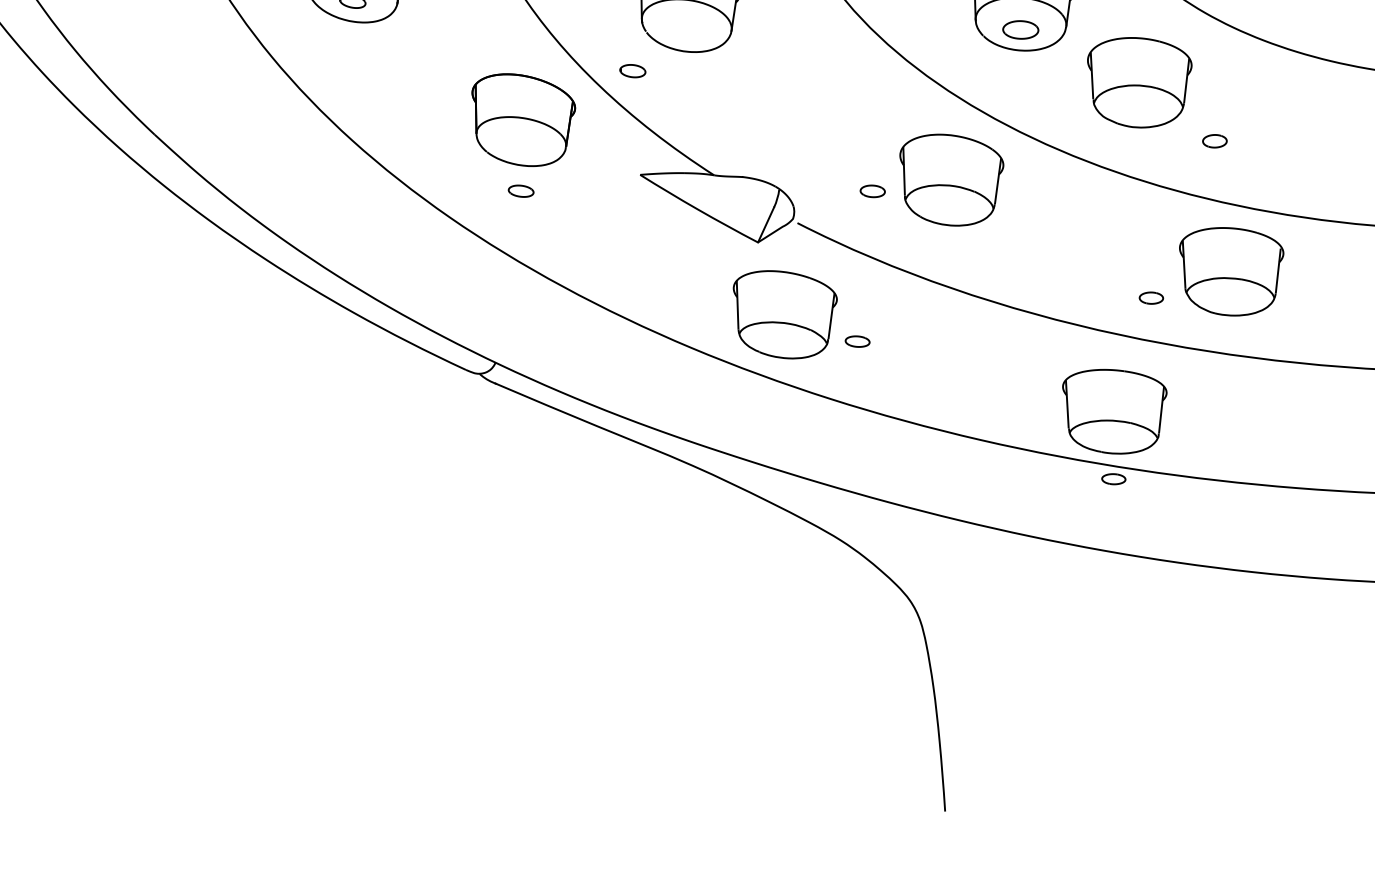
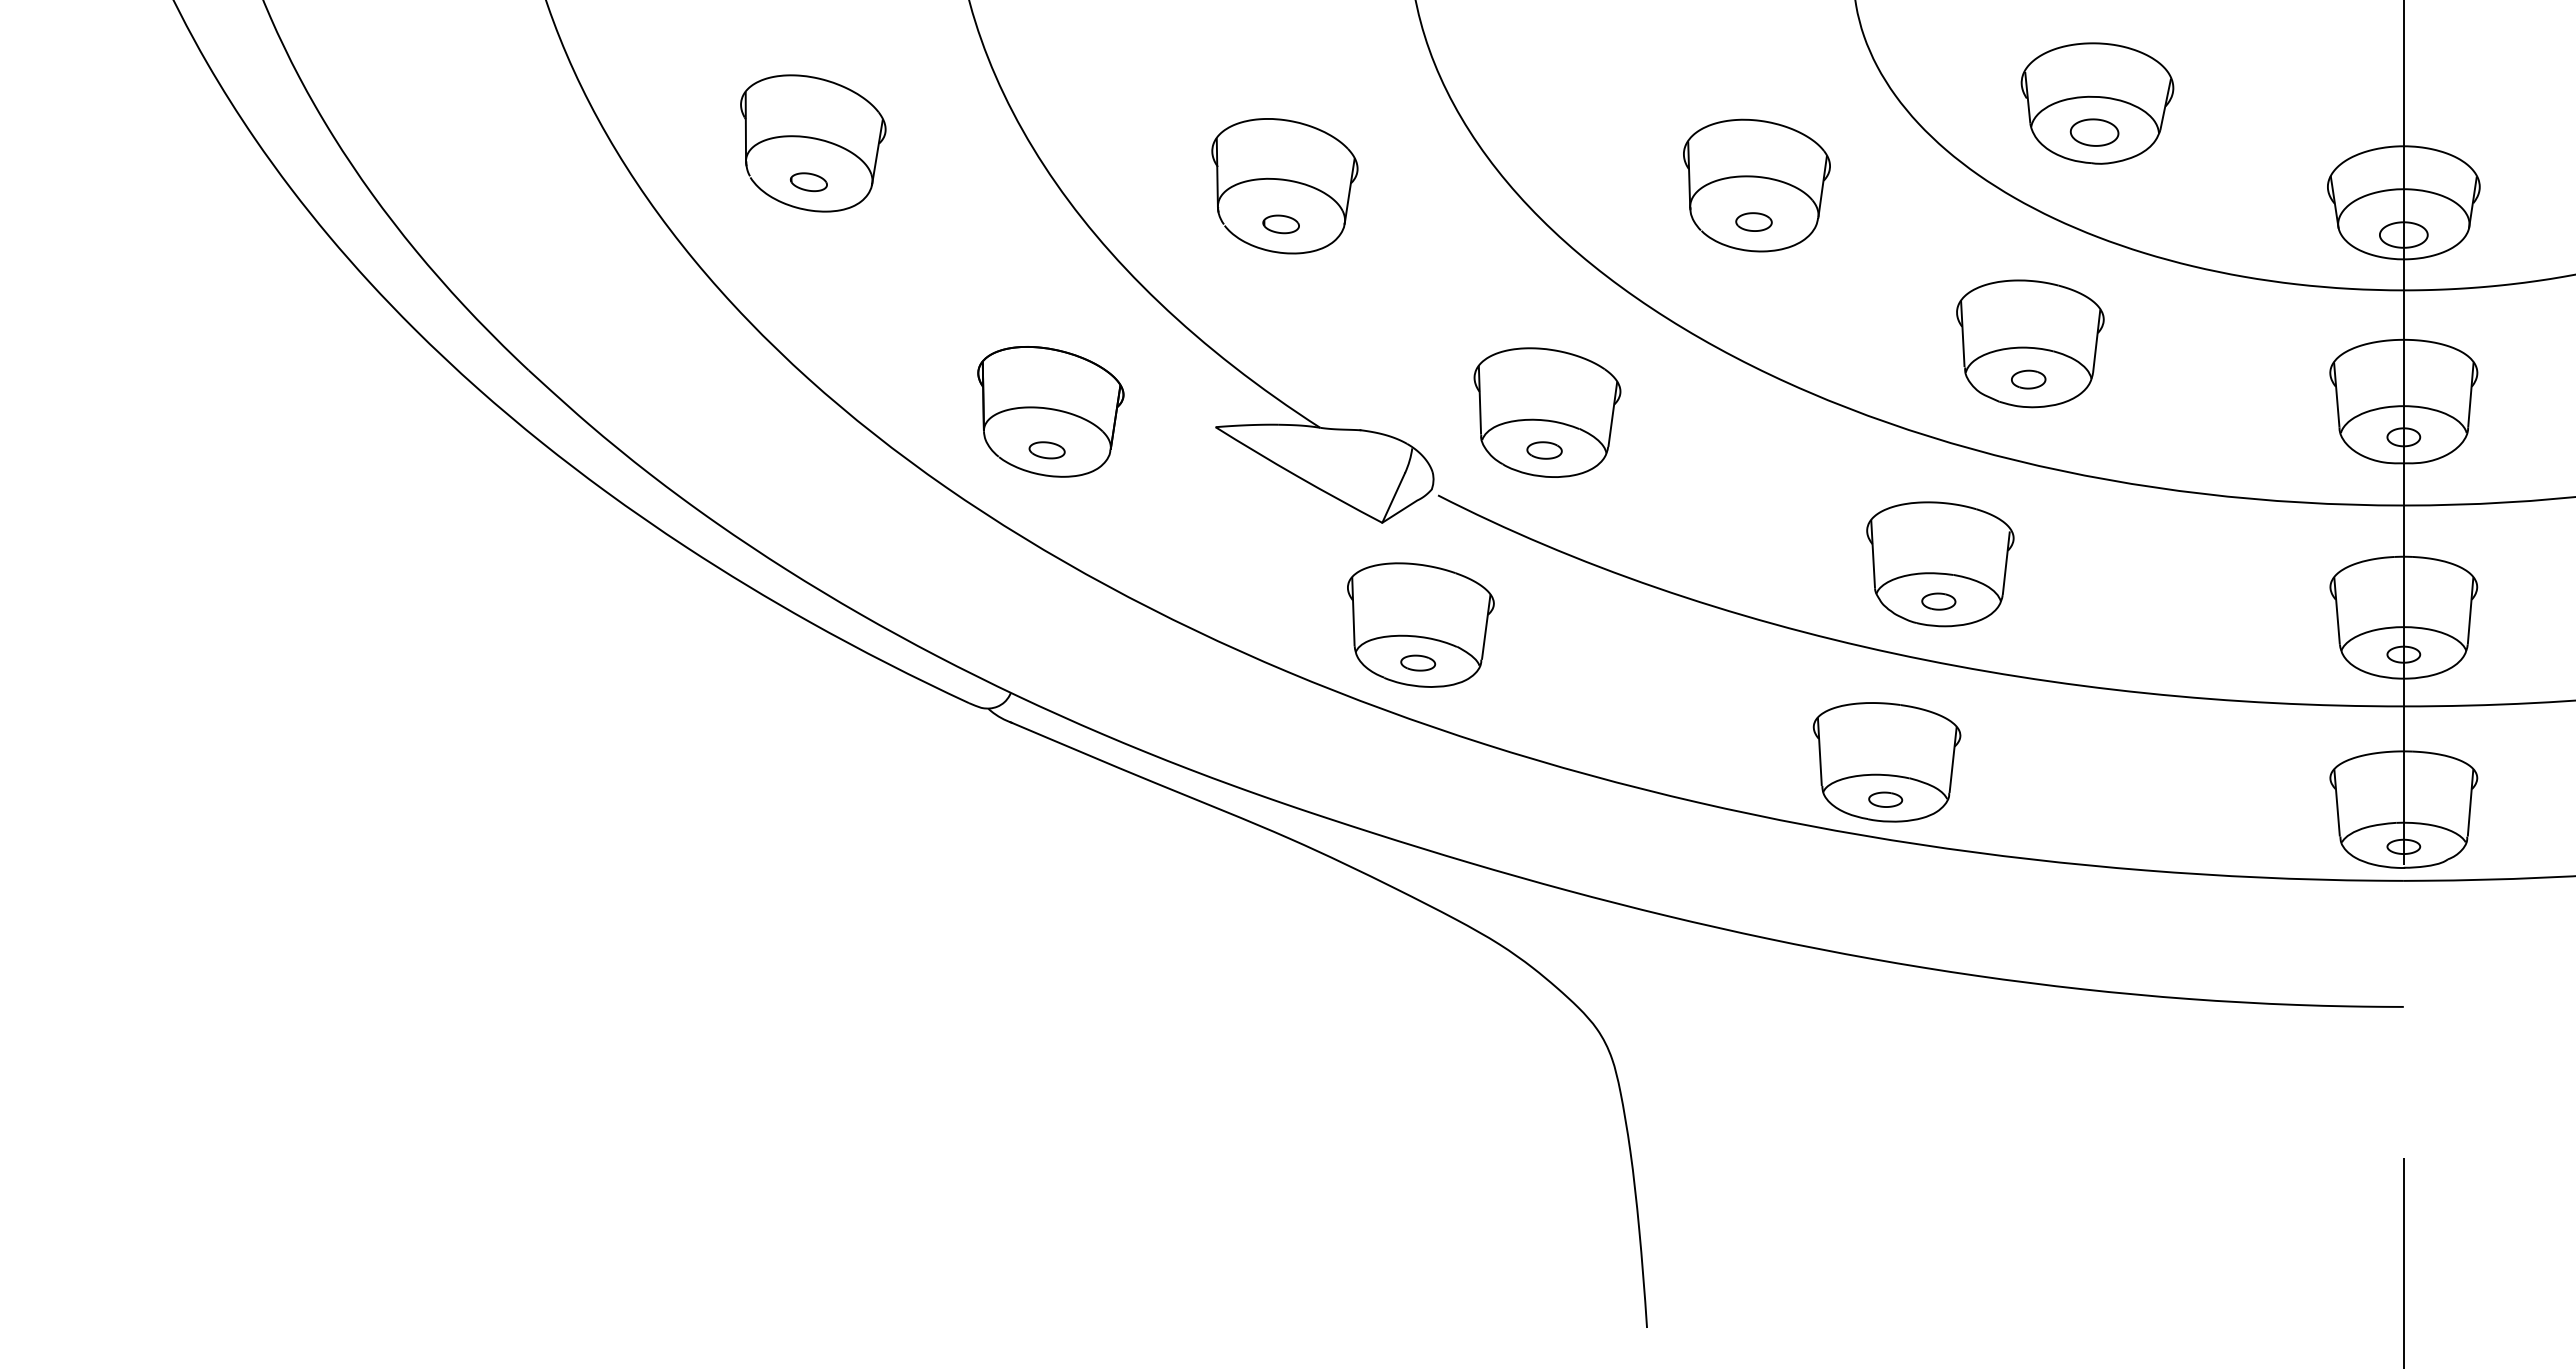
part: (1020, 29) -> (1753, 221), size x0.71
part: (632, 71) -> (1280, 224), moved
part: (1139, 82) -> (2030, 343), moved
part: (523, 119) -> (1050, 411), moved
part: (951, 180) -> (1547, 412), moved
part: (1231, 271) -> (1940, 564), moved
part: (857, 341) -> (1418, 662), moved
part: (1113, 479) -> (1885, 799), moved

